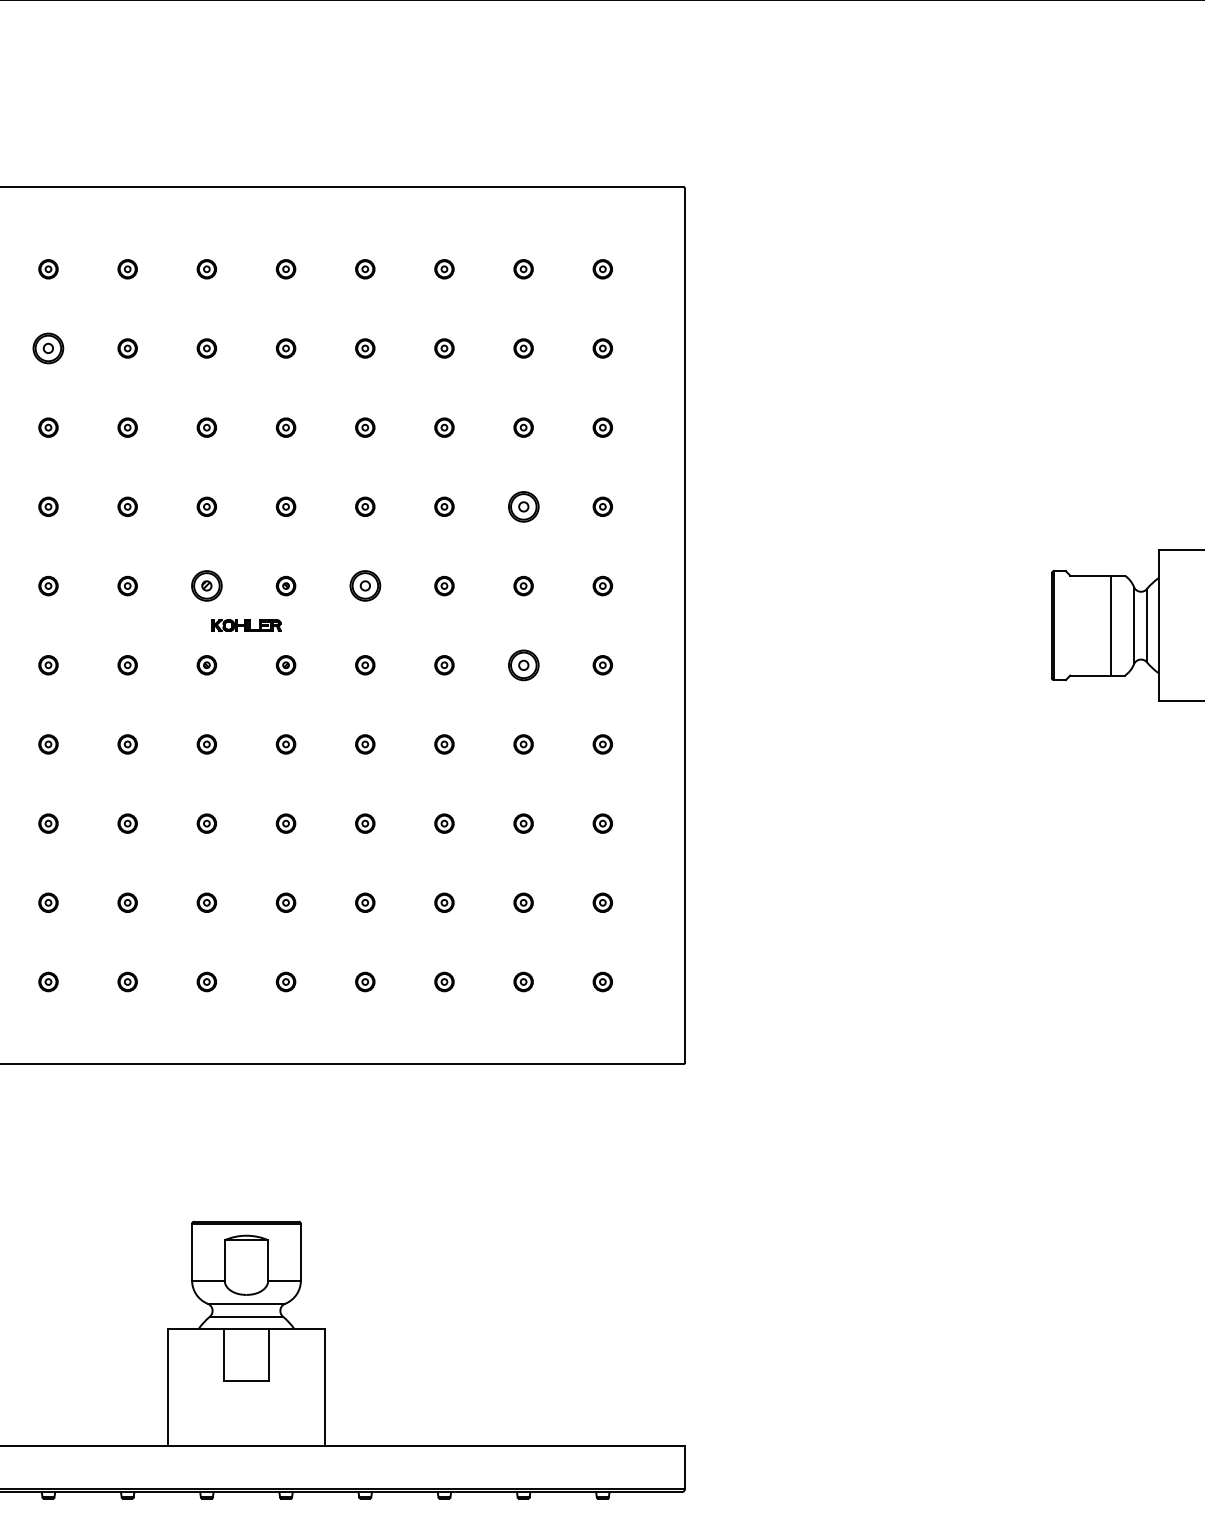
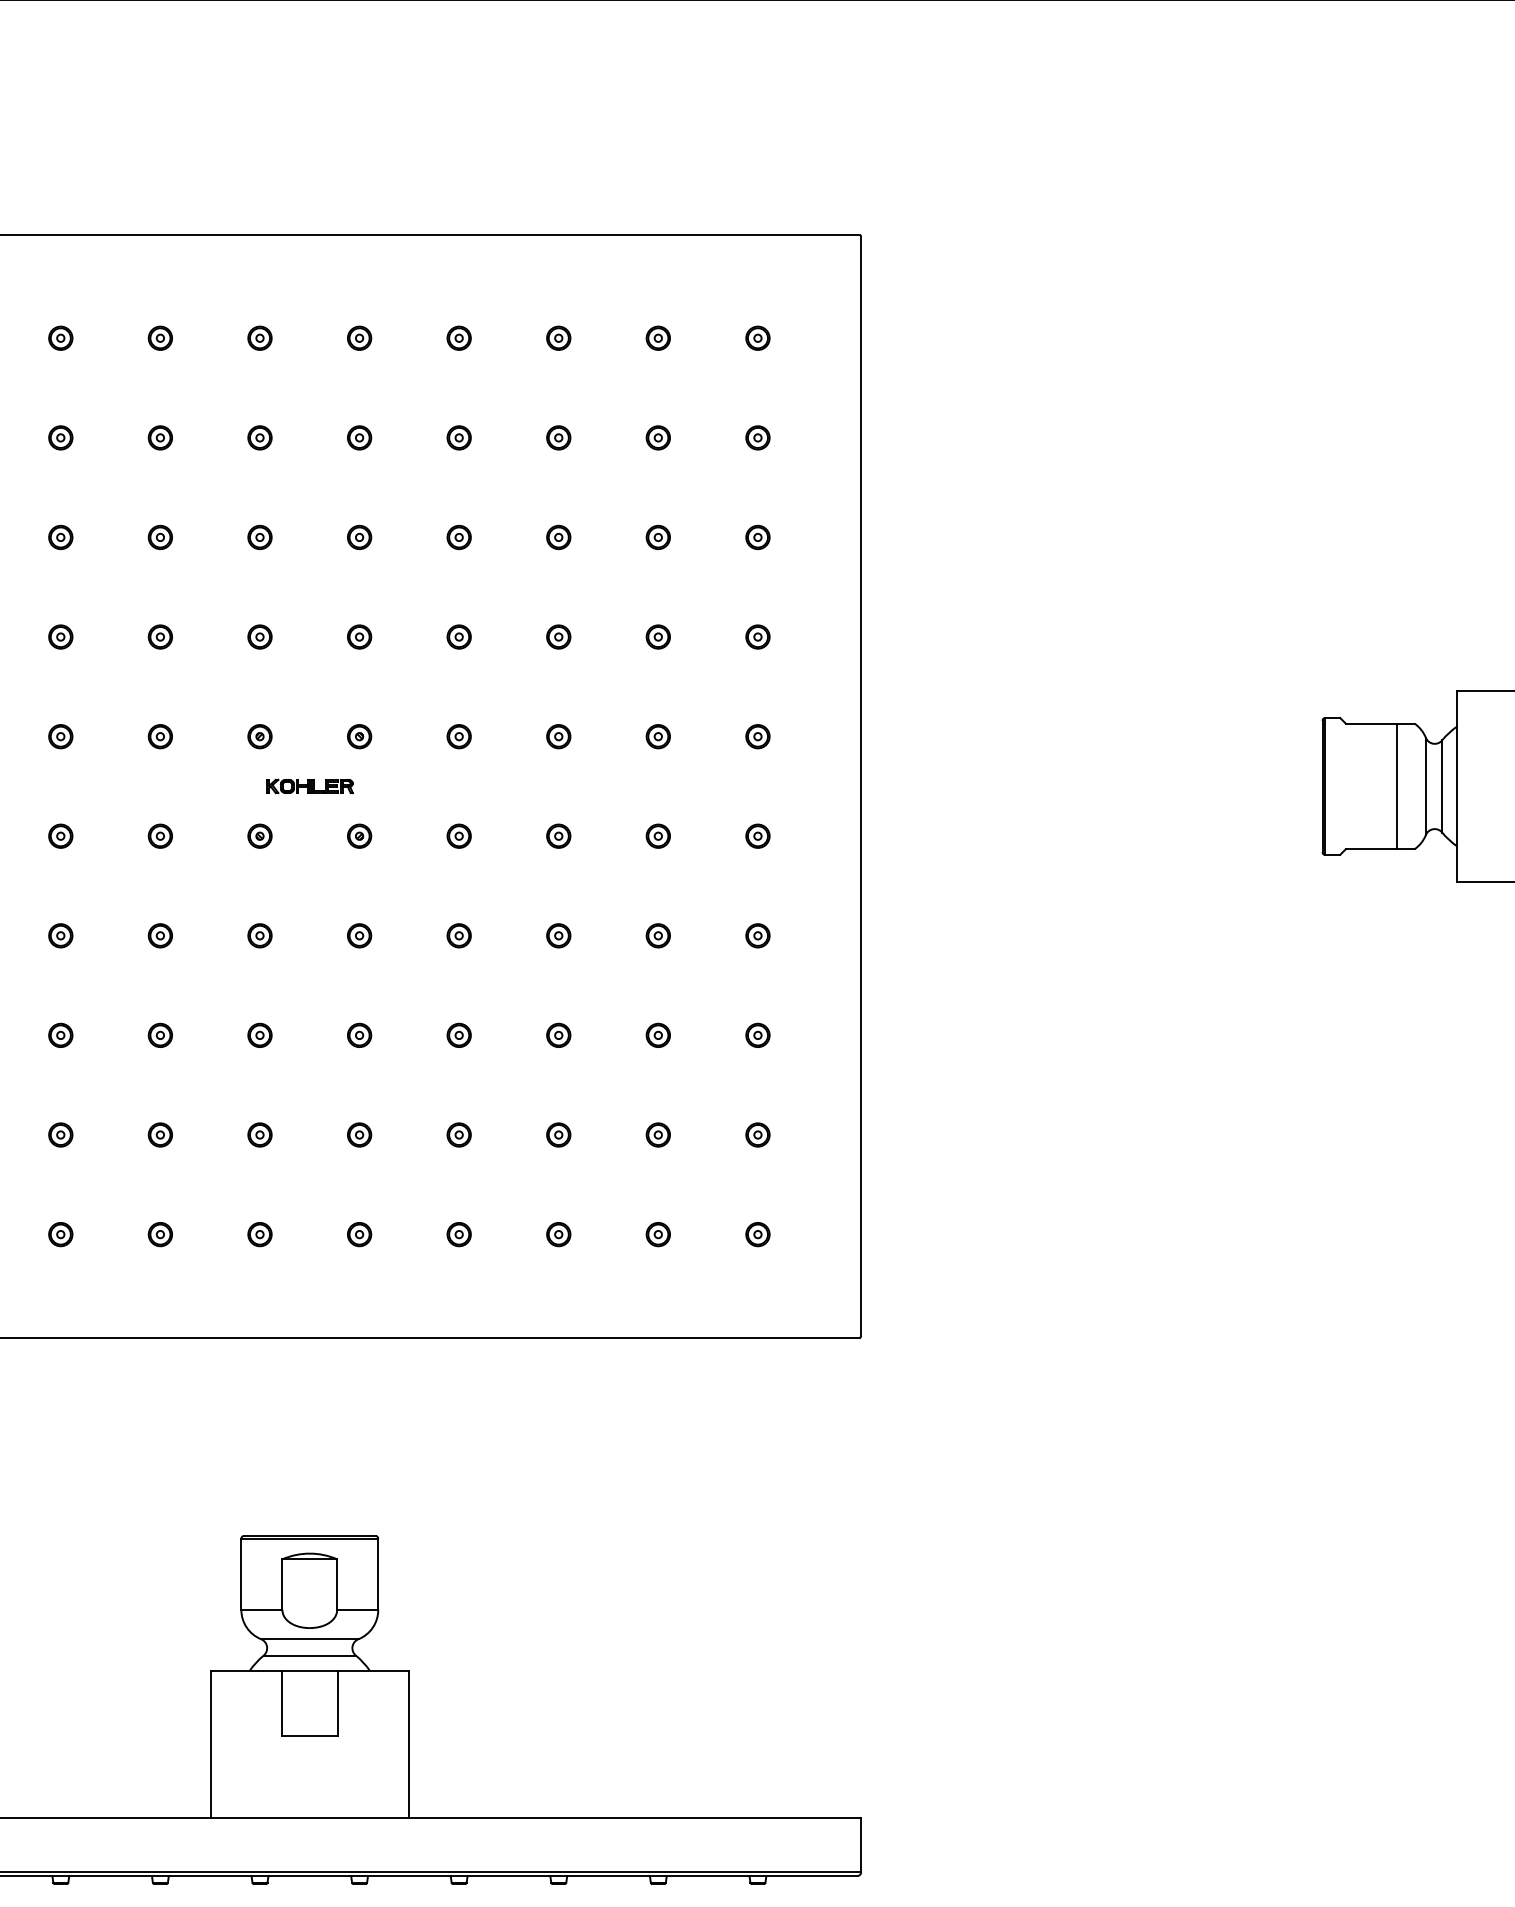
part: (48, 348) -> (60, 437), size x0.62
part: (522, 506) -> (657, 636), size x0.62
part: (206, 585) -> (259, 736), size x0.62
part: (364, 585) -> (458, 736), size x0.62
part: (522, 664) -> (657, 835), size x0.62

